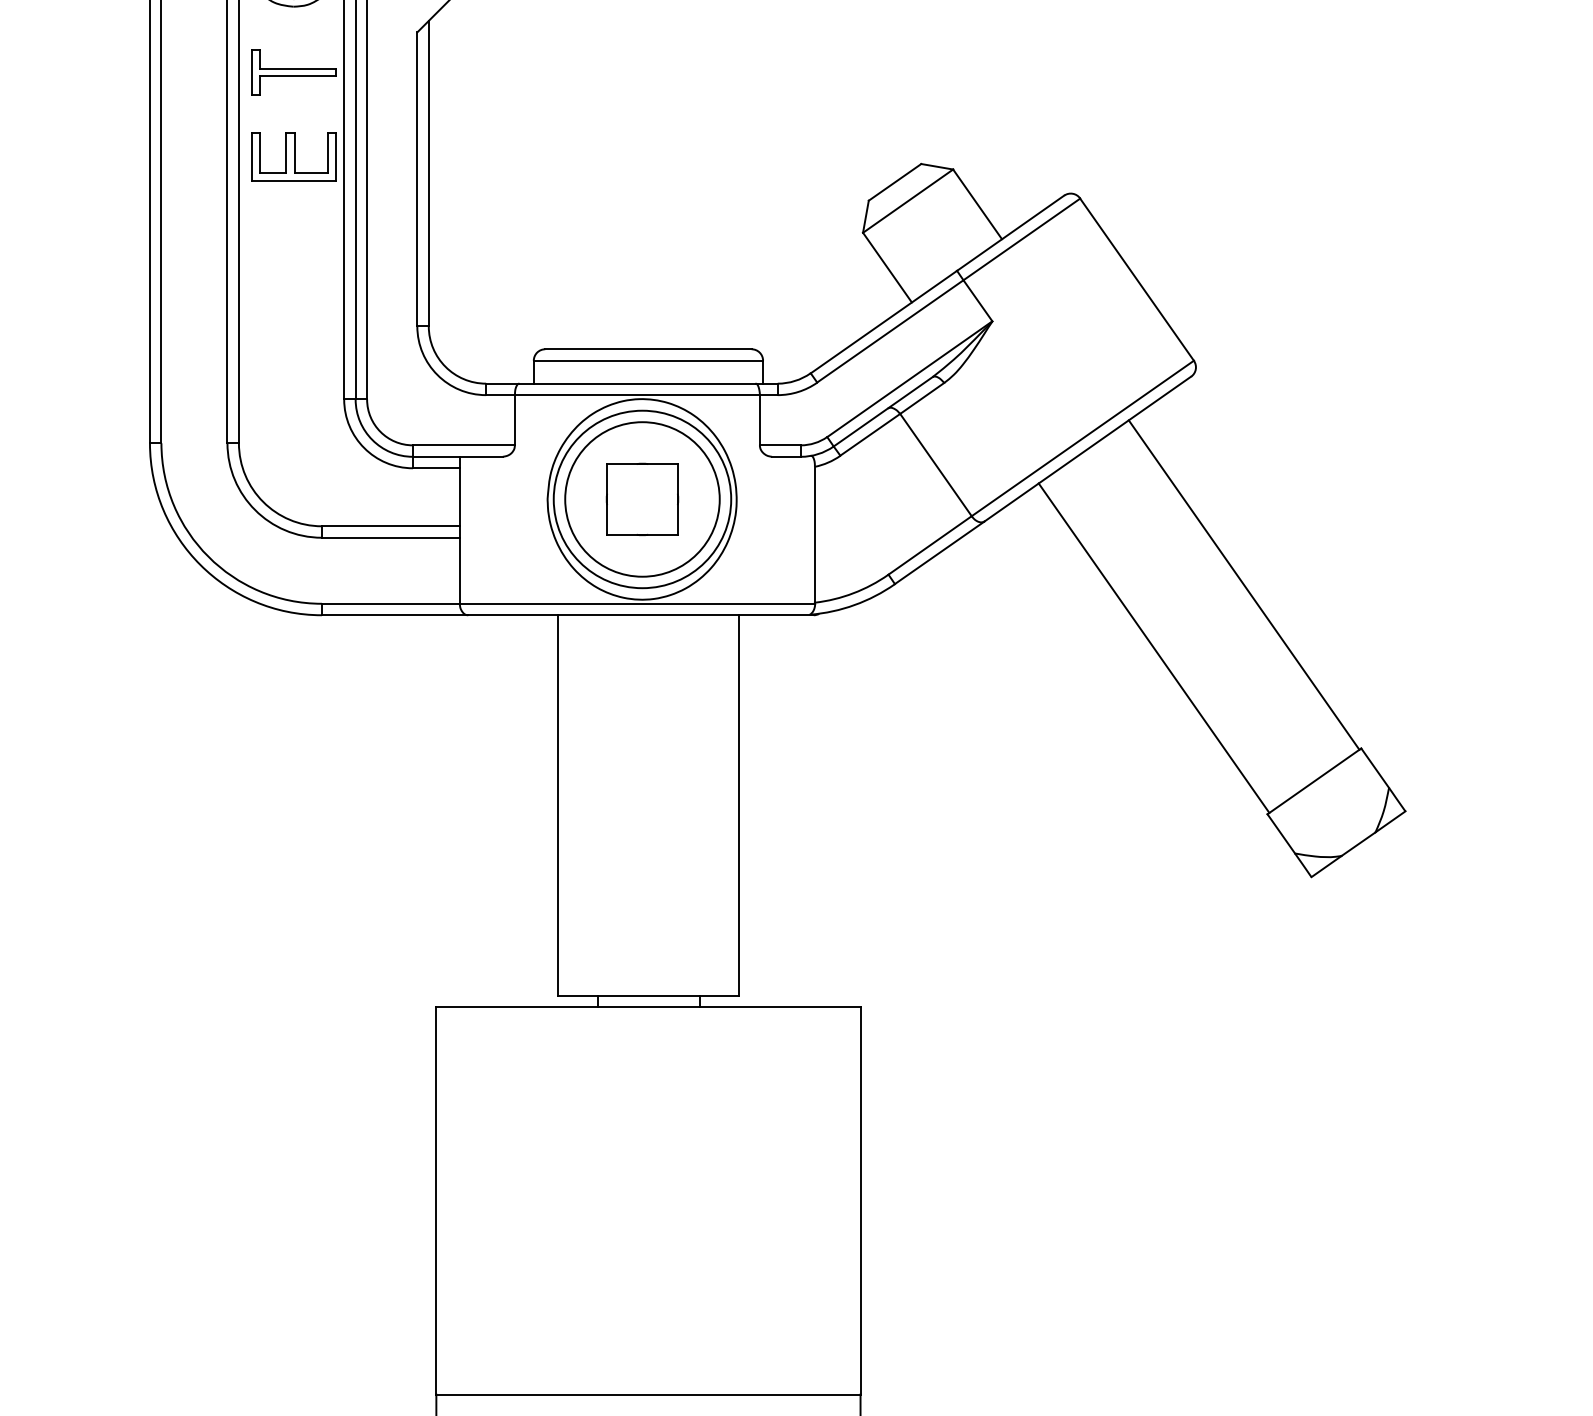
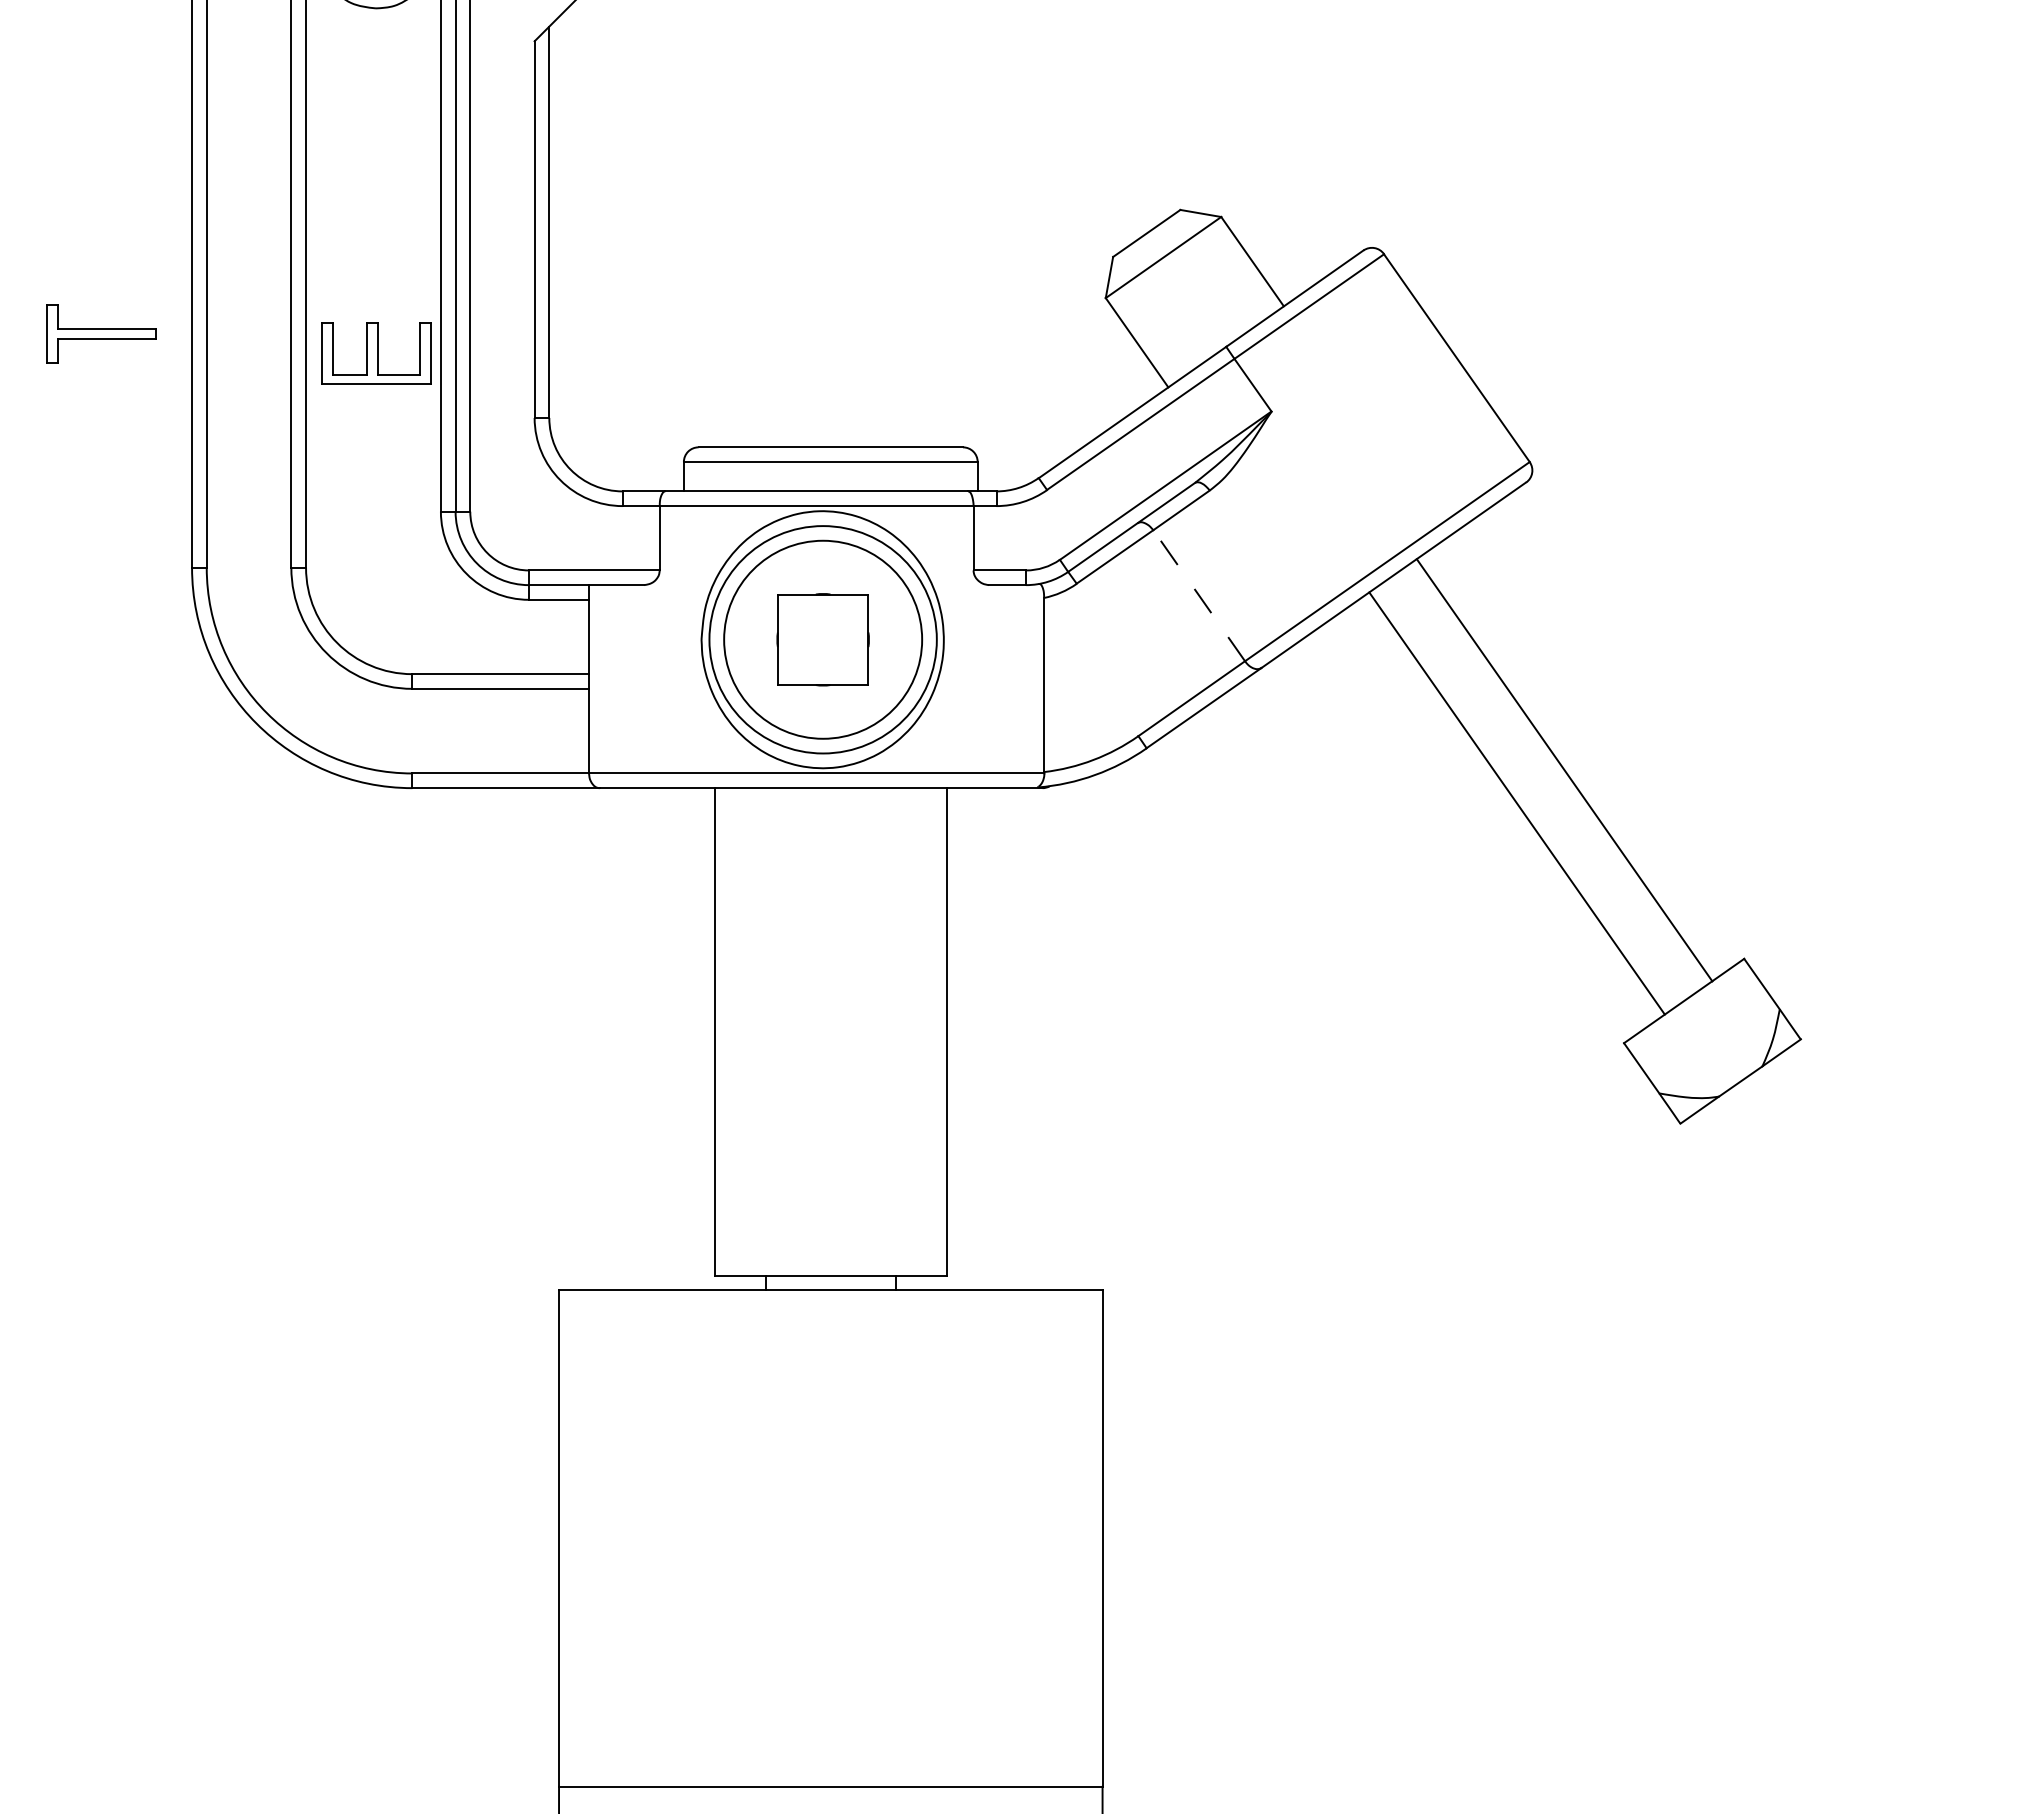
part: (293, 72) -> (101, 333), moved
part: (293, 156) -> (376, 353), moved
line: (936, 464) -> (1199, 595), solid -> dashed
line: (1243, 585) -> (1516, 803), moved
line: (1153, 648) -> (1564, 770), moved

